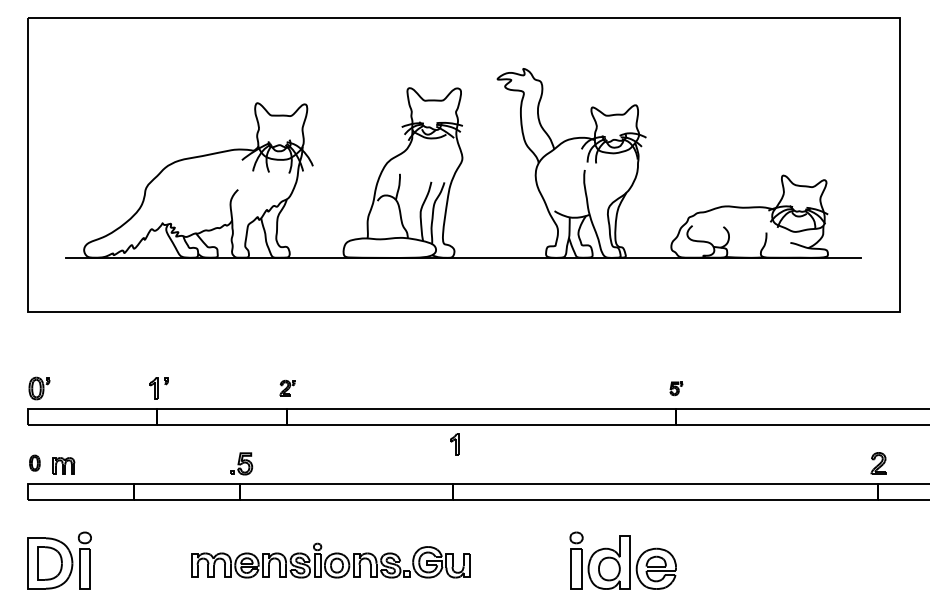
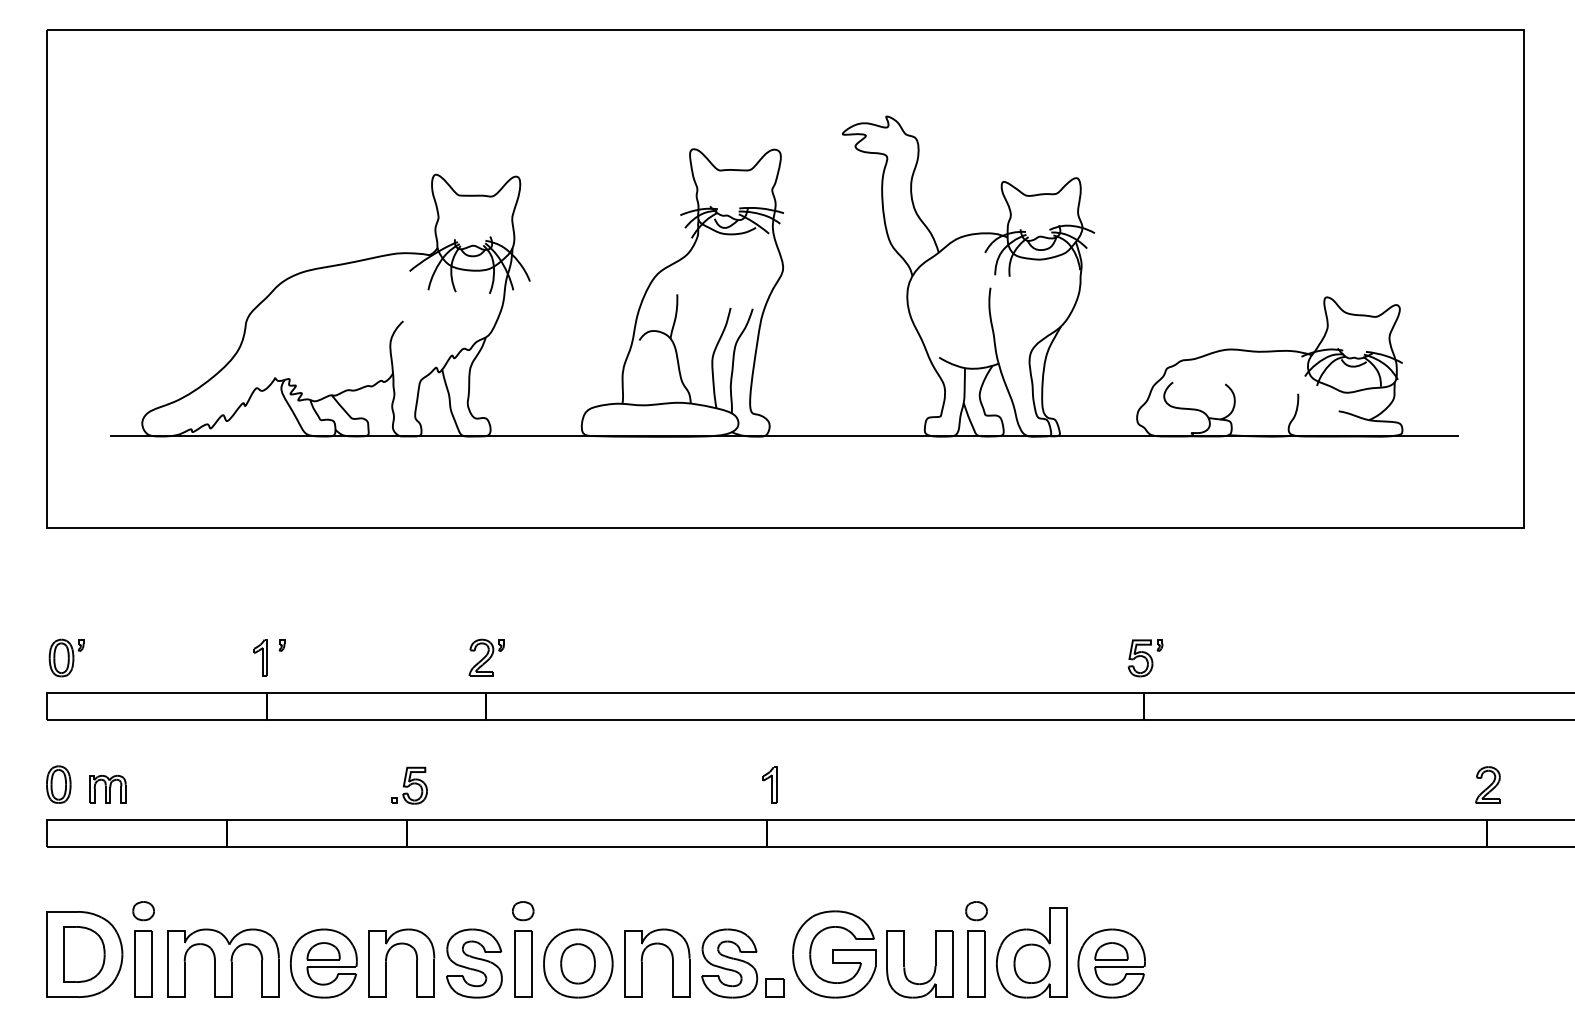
part: (287, 387) -> (486, 656), size x1.43
part: (676, 388) -> (1145, 657), size x1.67
part: (454, 444) -> (769, 785), moved
part: (34, 462) -> (58, 783), size x1.43
part: (330, 560) -> (559, 949), size x1.67

